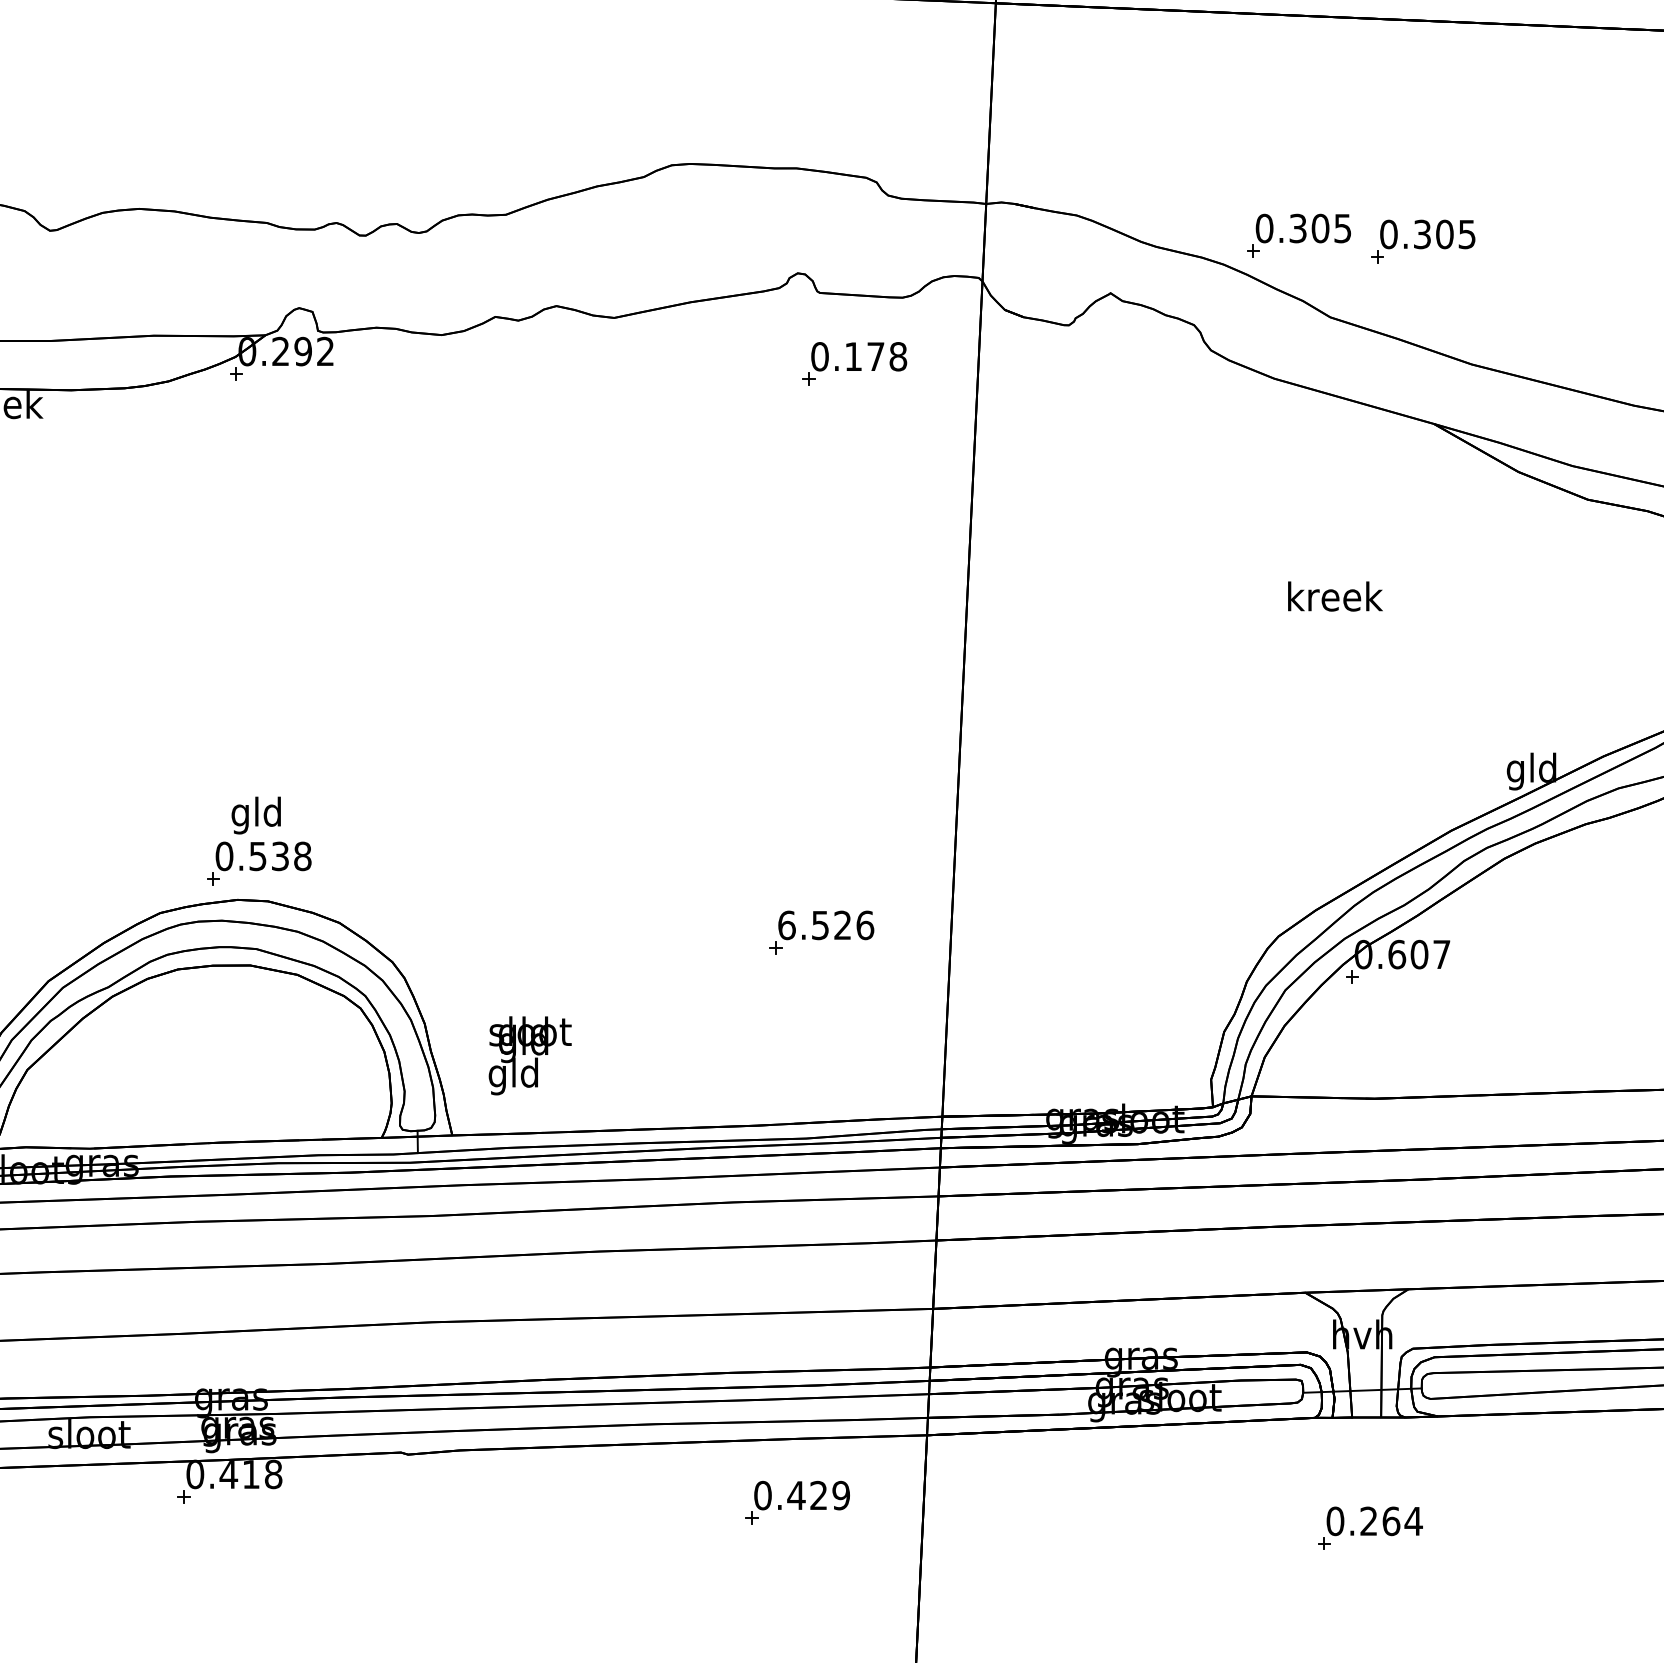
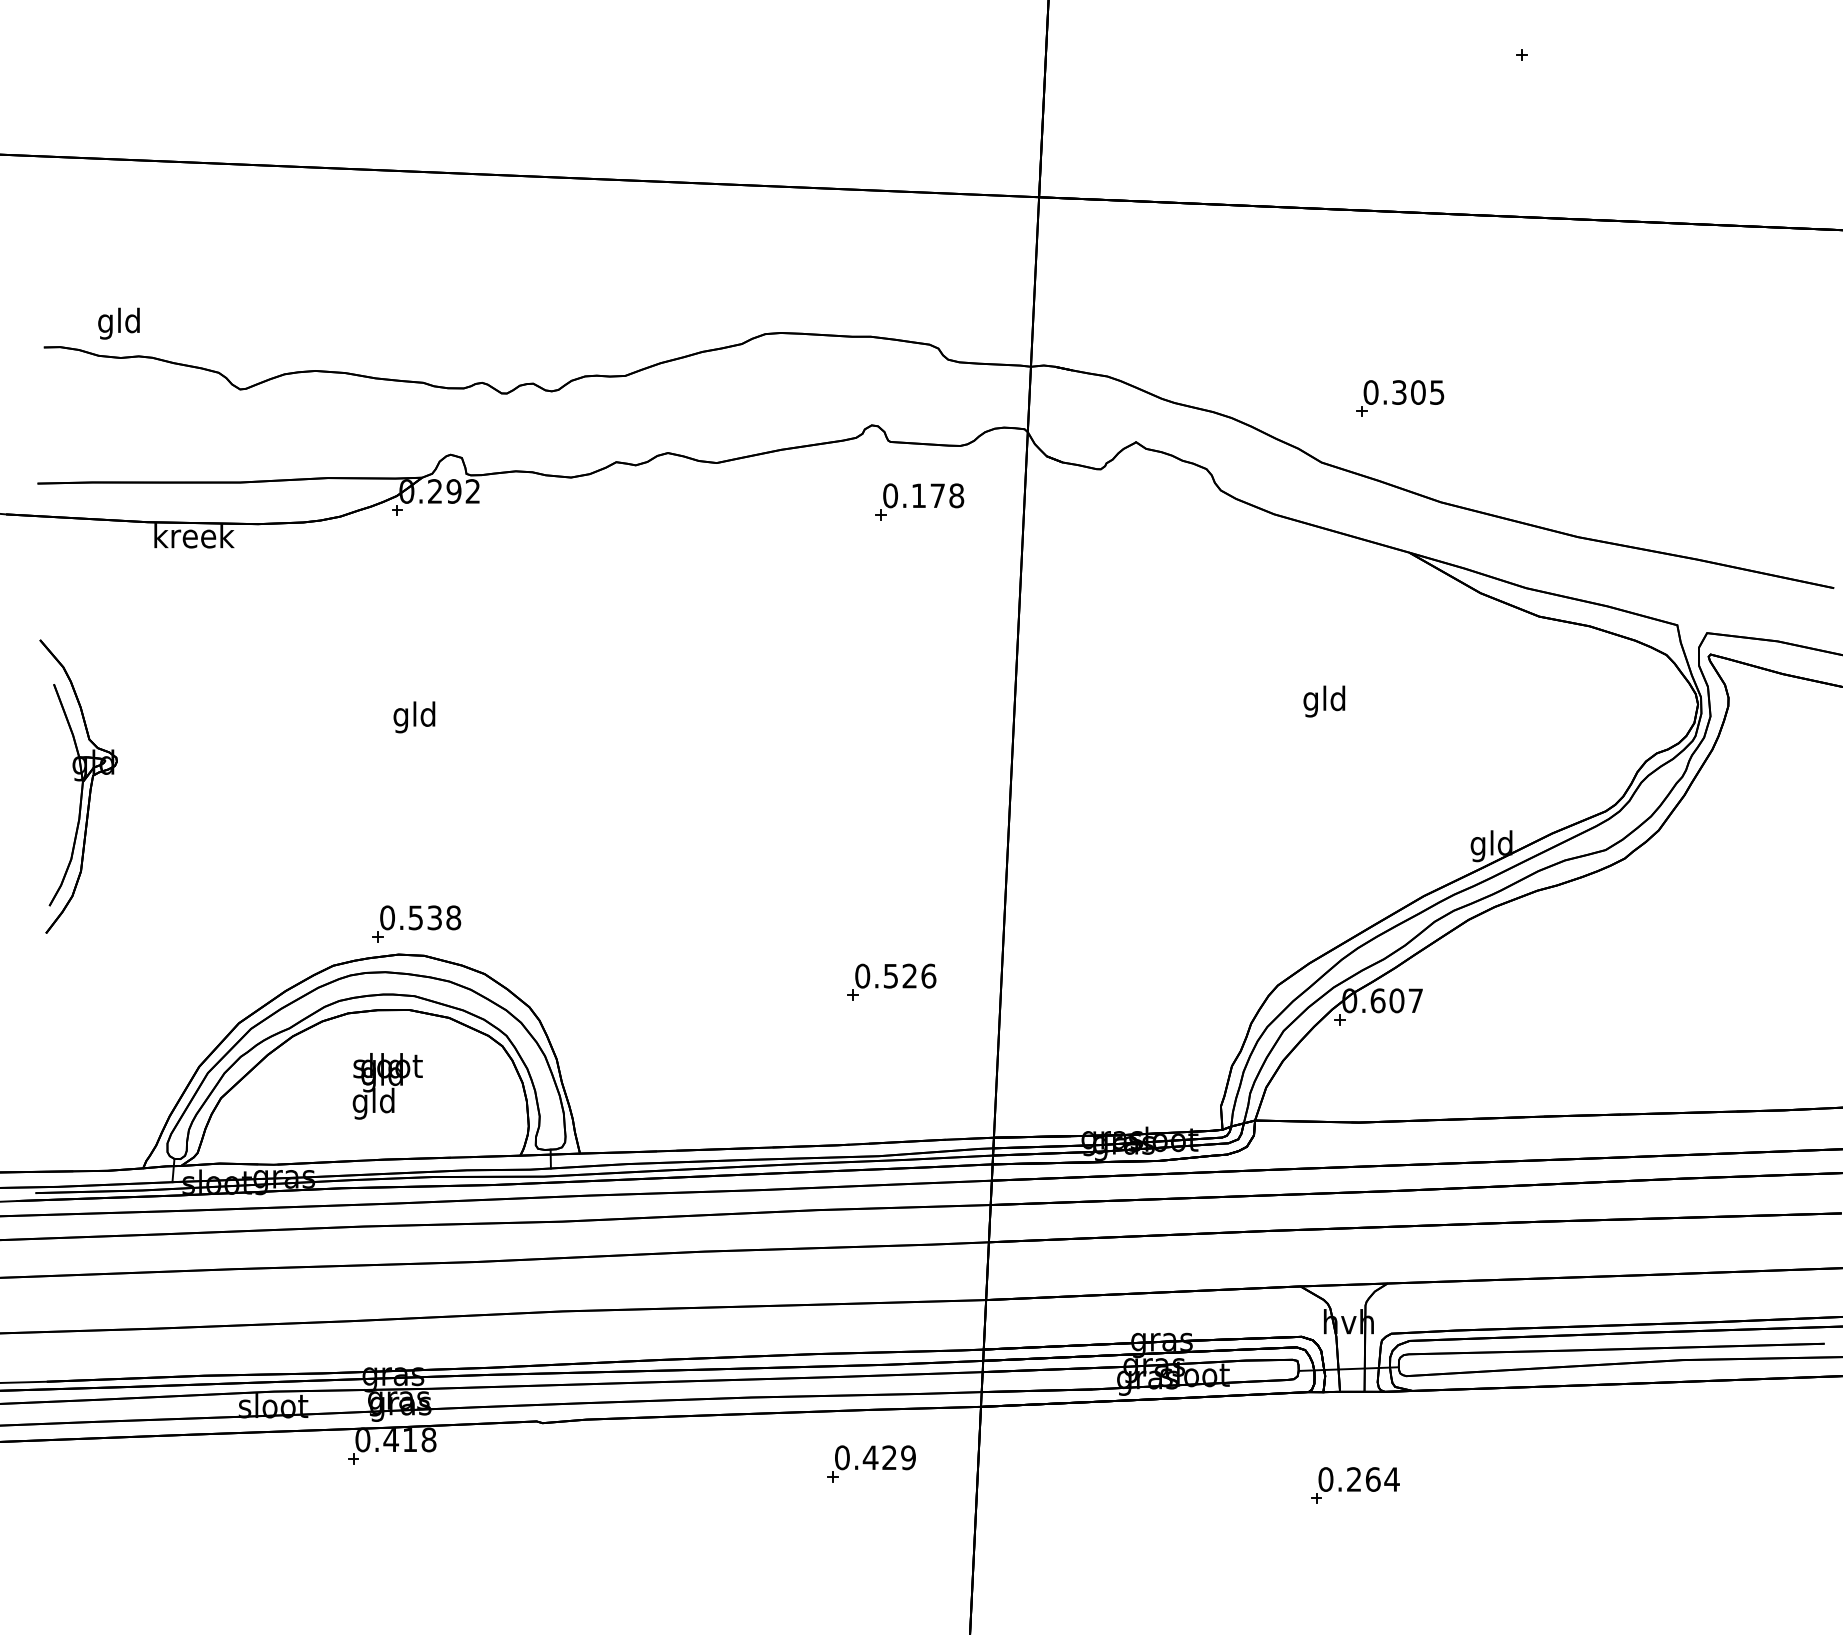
part: (1299, 235) -> (1295, 393), removed
text: (1334, 600) -> (1325, 701), kreek -> gld
text: (256, 815) -> (414, 717), moved
text: (786, 924) -> (862, 975), 6.526 -> 0.526
text: (529, 1056) -> (387, 1086), moved

